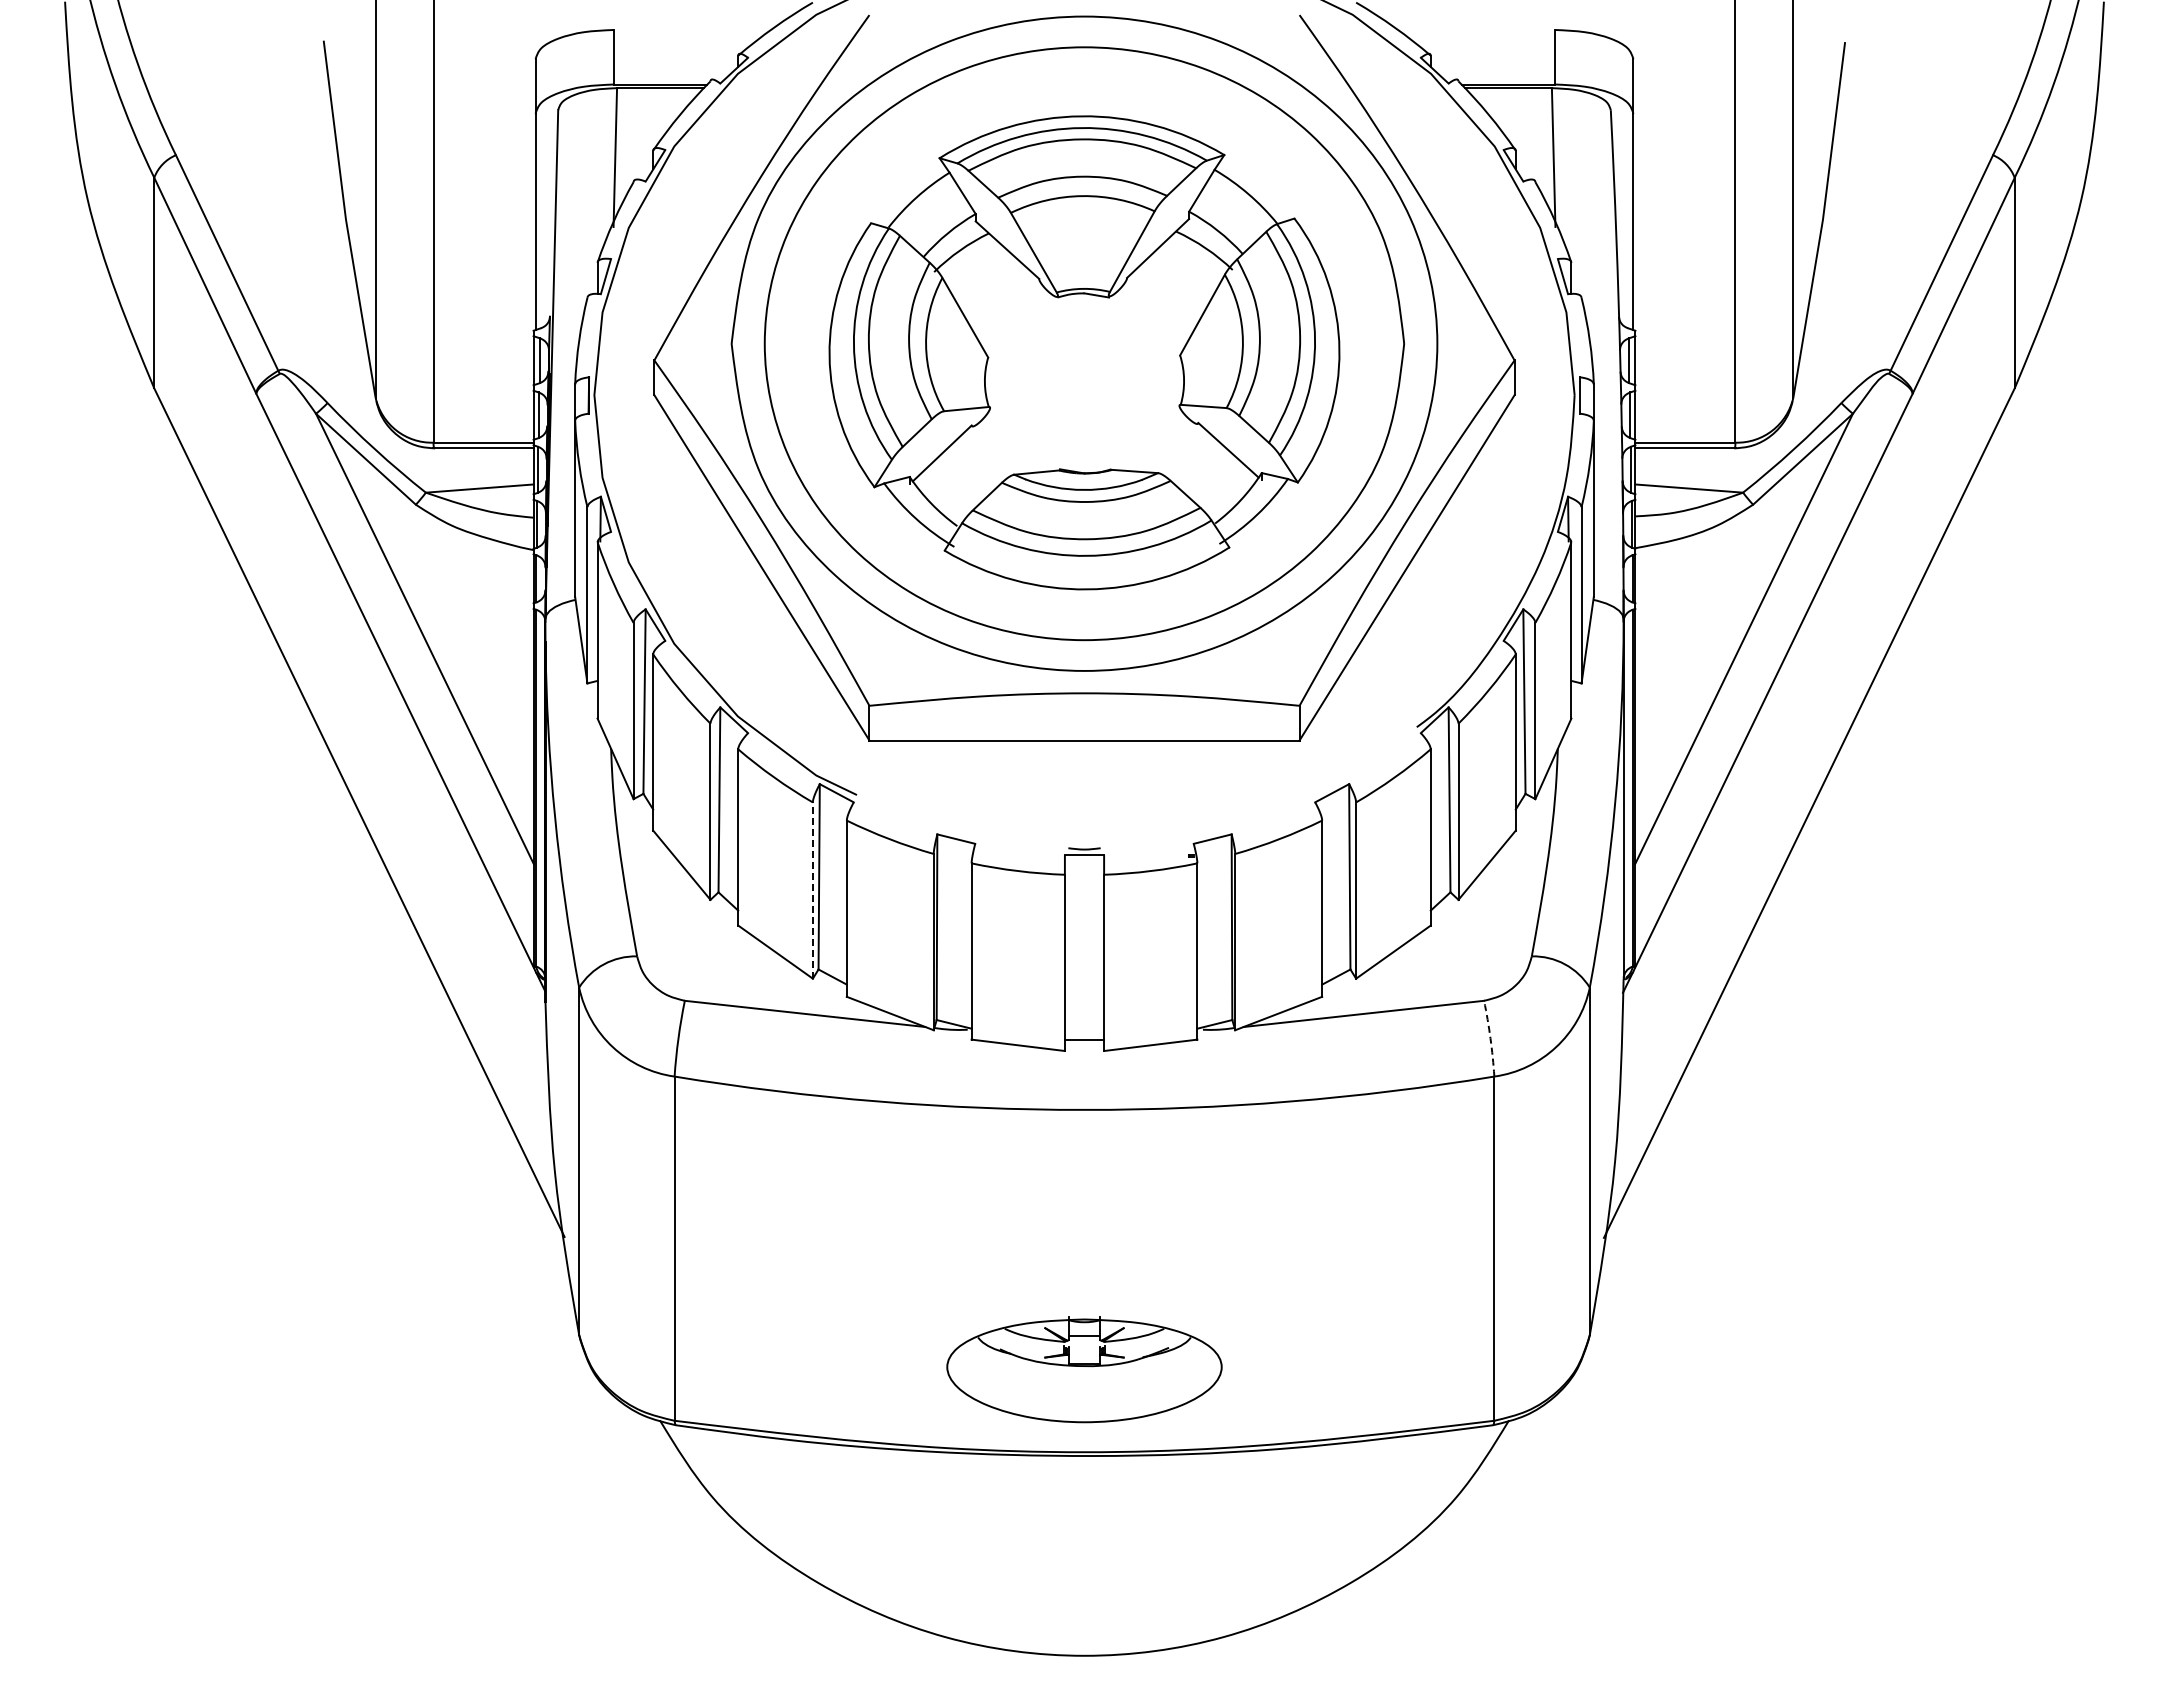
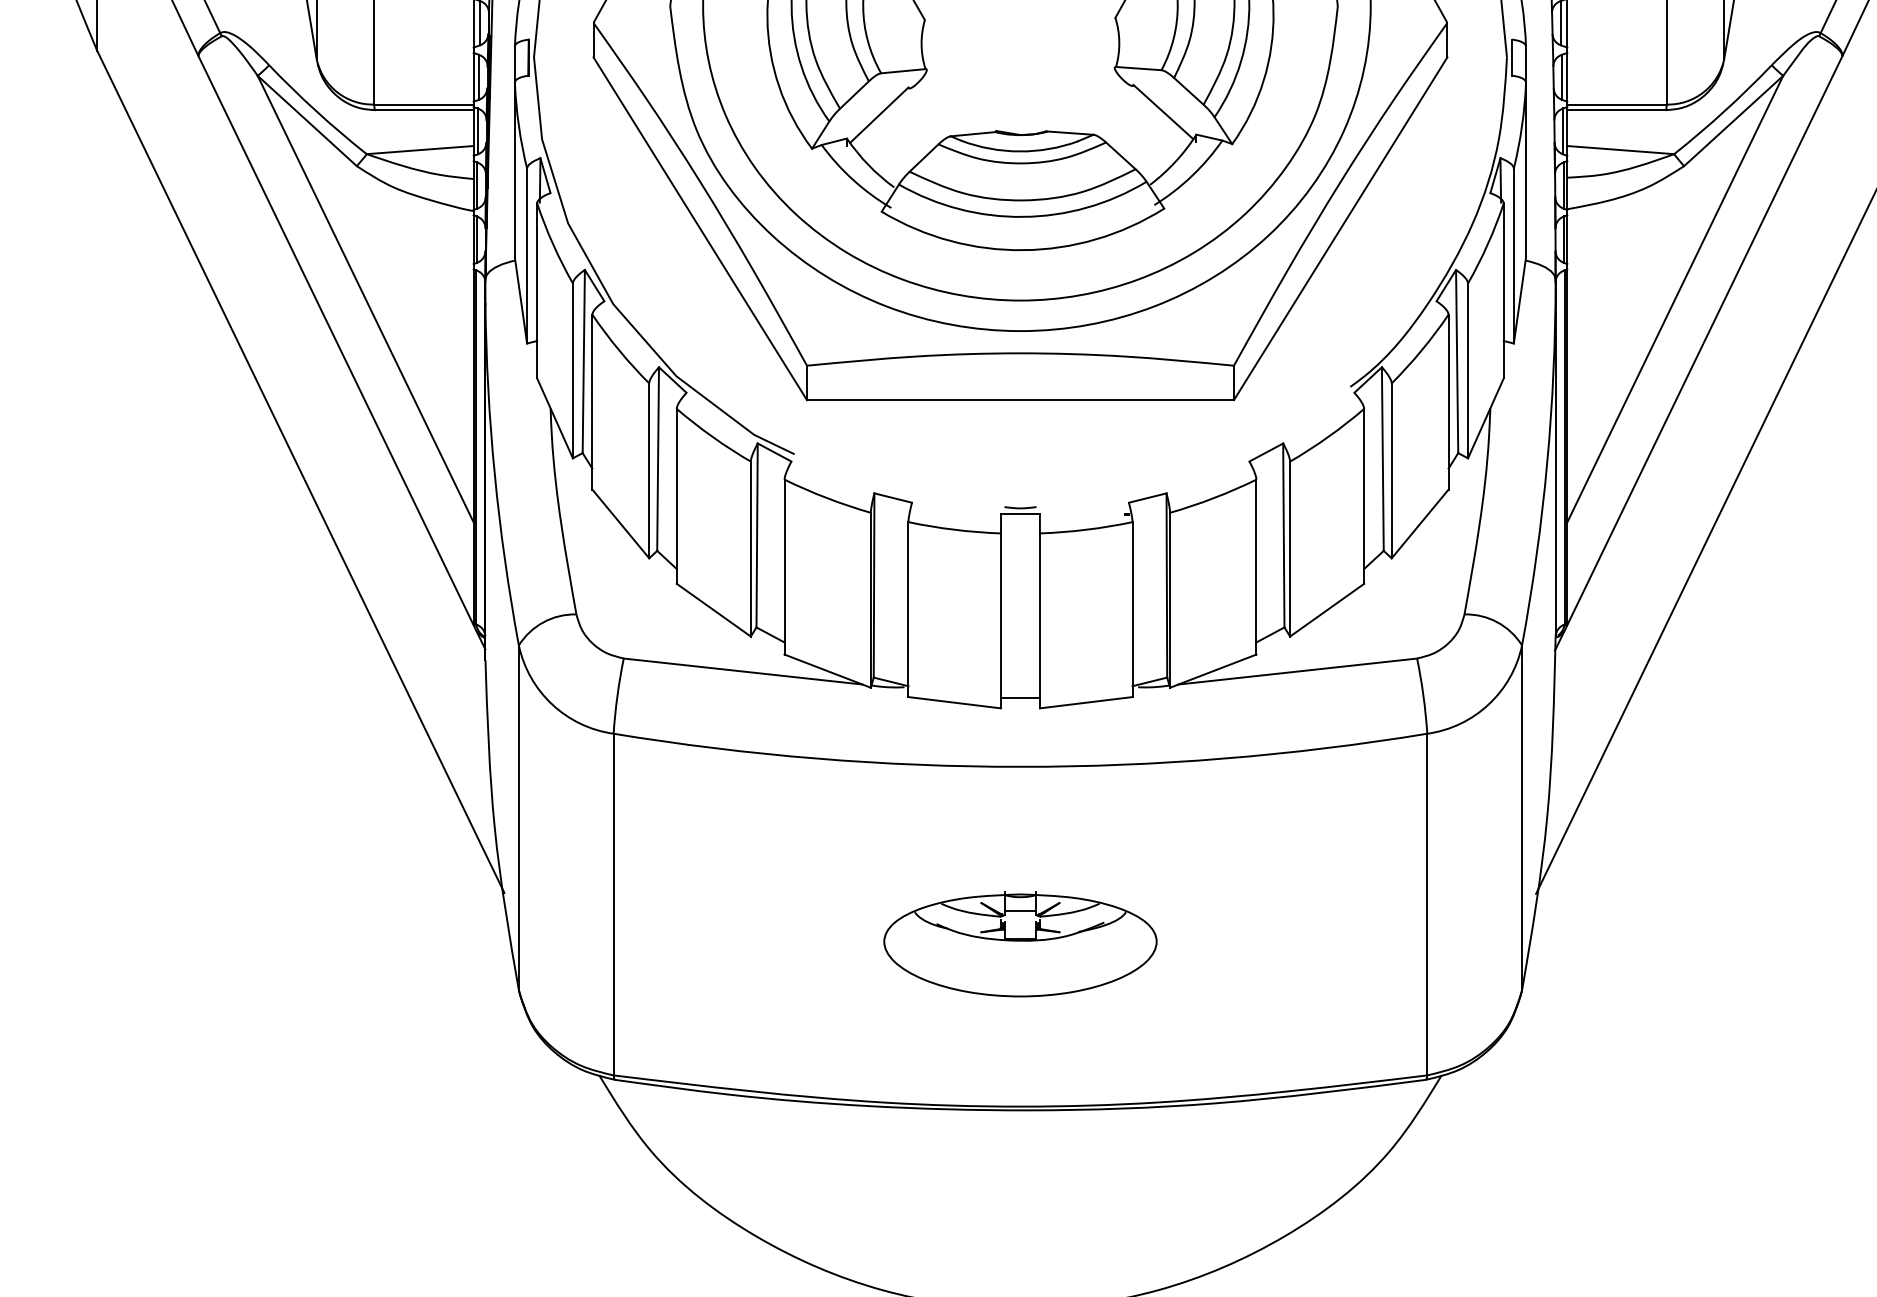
line: (812, 890) -> (750, 549), dashed -> solid
arc: (1490, 1038) -> (1423, 695), dashed -> solid
part: (1084, 1369) -> (1020, 944), moved

